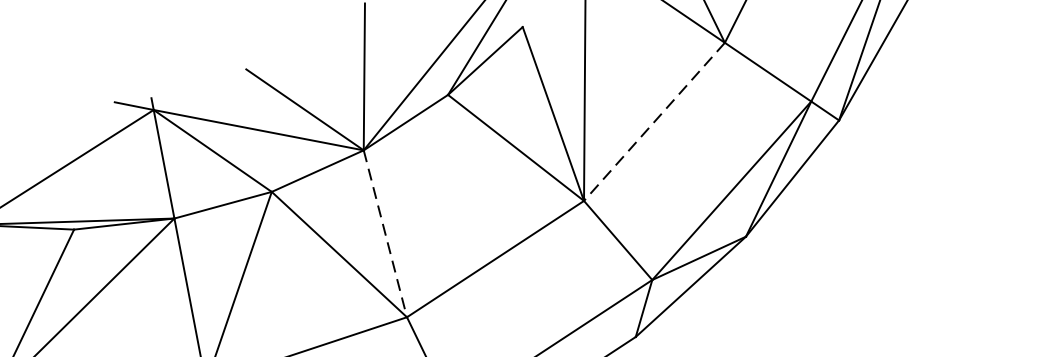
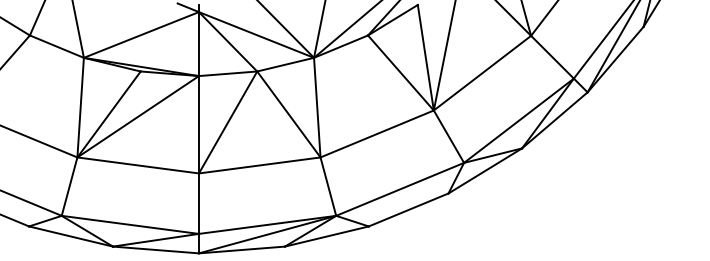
line: (654, 122) -> (482, 73), dashed -> solid
line: (385, 233) -> (317, 107), dashed -> solid

